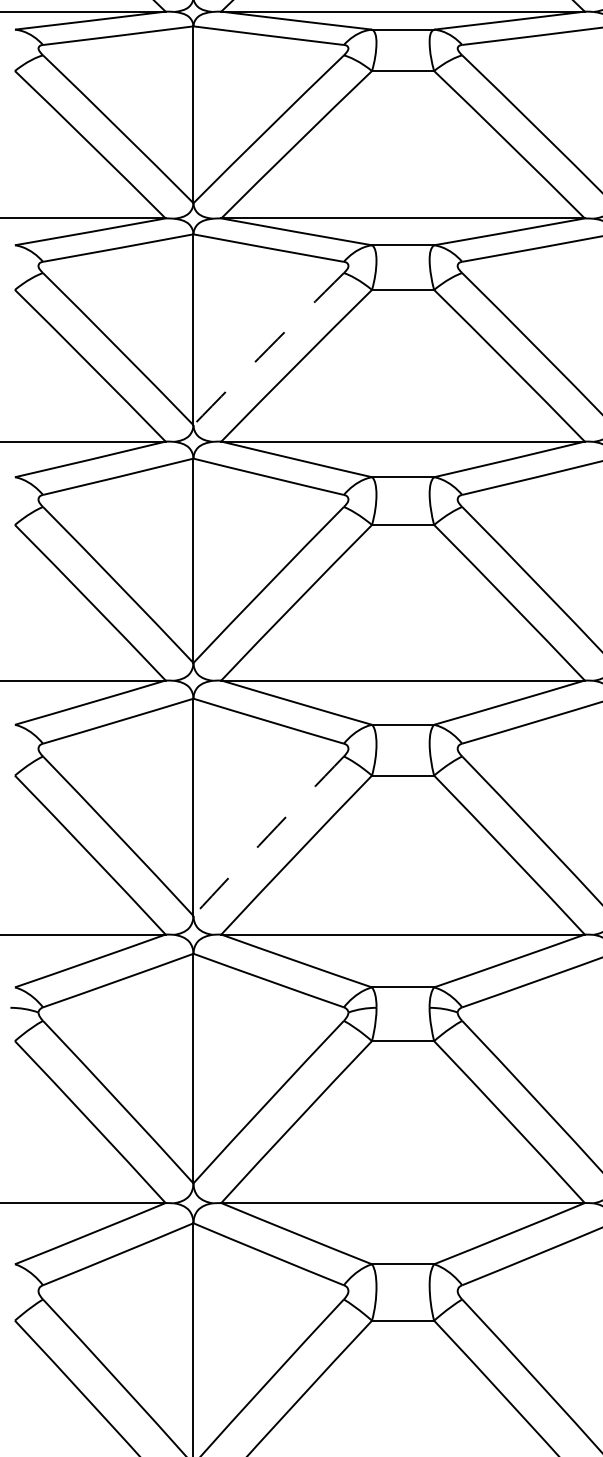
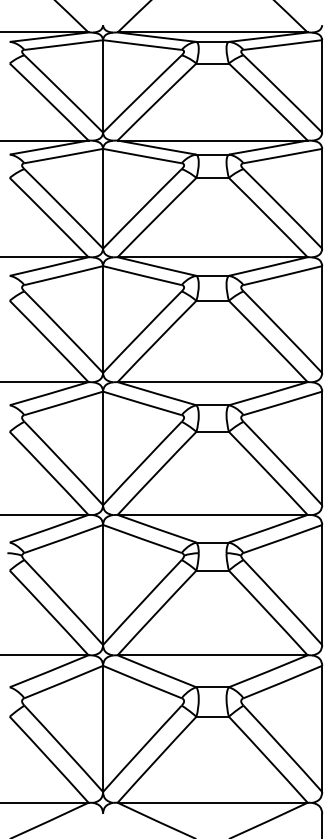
arc: (268, 348) -> (142, 208), dashed -> solid
arc: (268, 836) -> (142, 463), dashed -> solid

